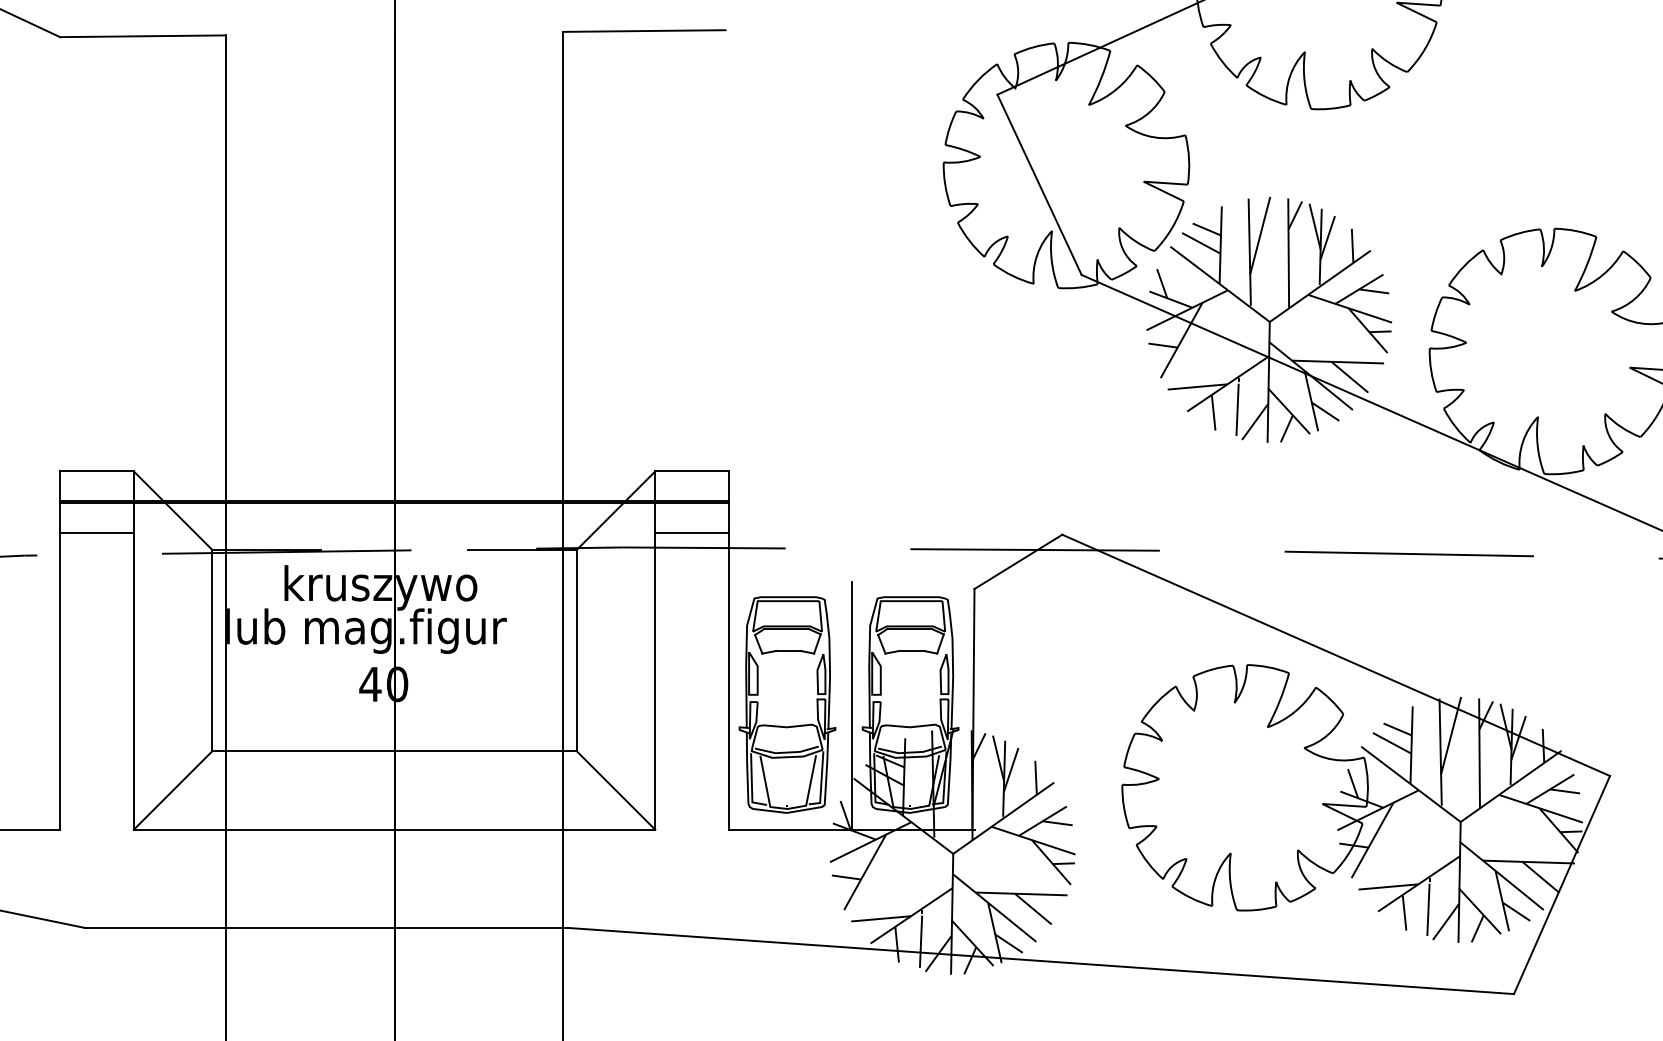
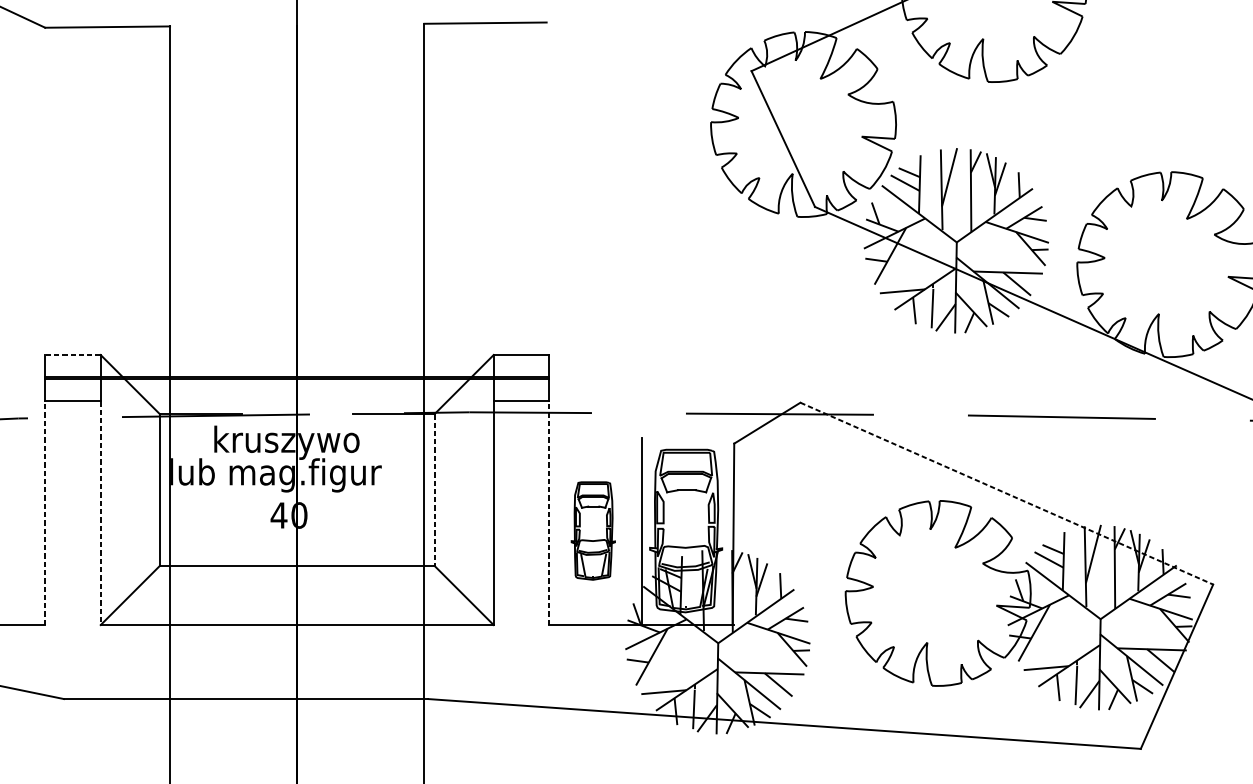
line: (97, 471) -> (73, 355), solid -> dashed
line: (576, 650) -> (434, 489), solid -> dashed
line: (1336, 655) -> (1007, 493), solid -> dashed
line: (60, 680) -> (45, 512), solid -> dashed
line: (728, 680) -> (548, 512), solid -> dashed
line: (133, 681) -> (100, 513), solid -> dashed
part: (787, 704) -> (593, 530), size x0.6

